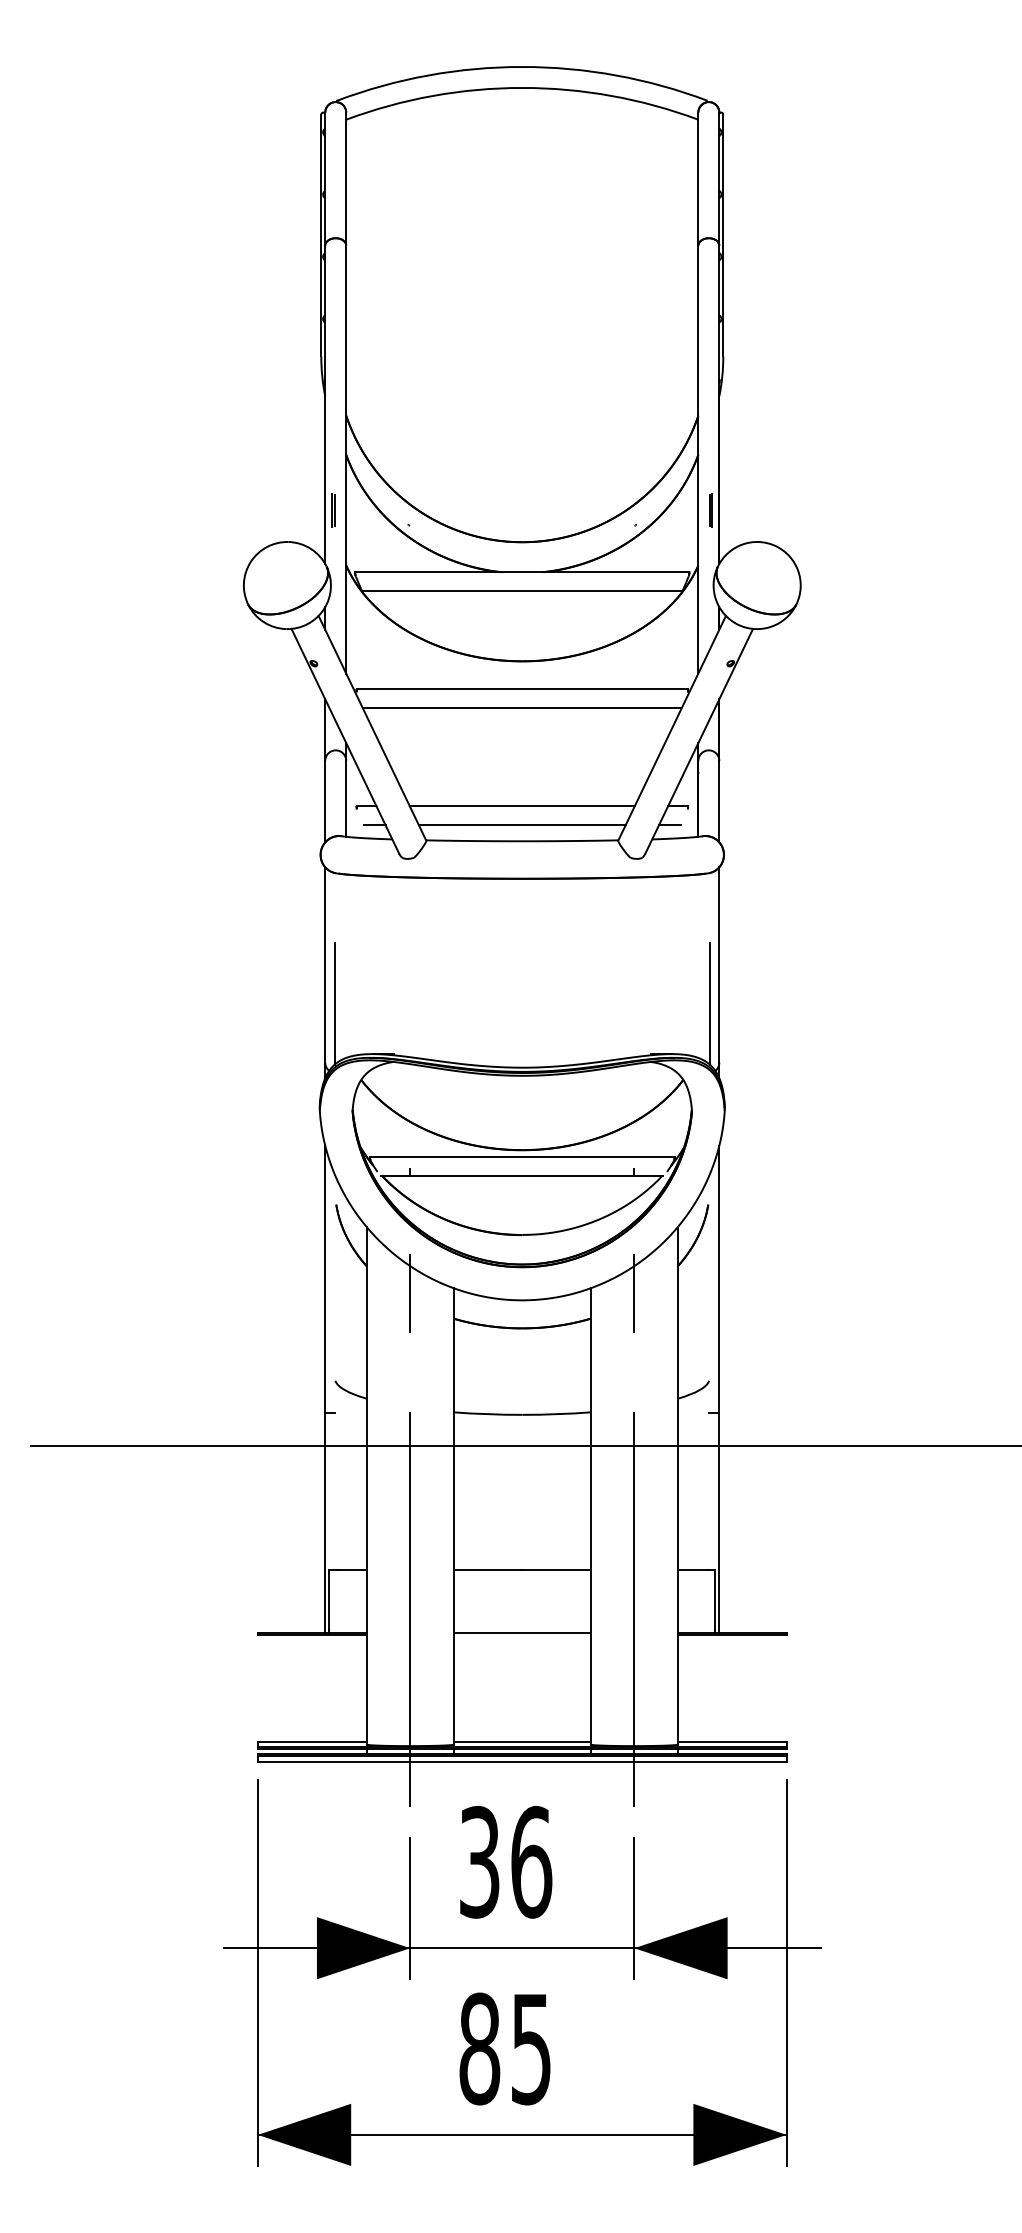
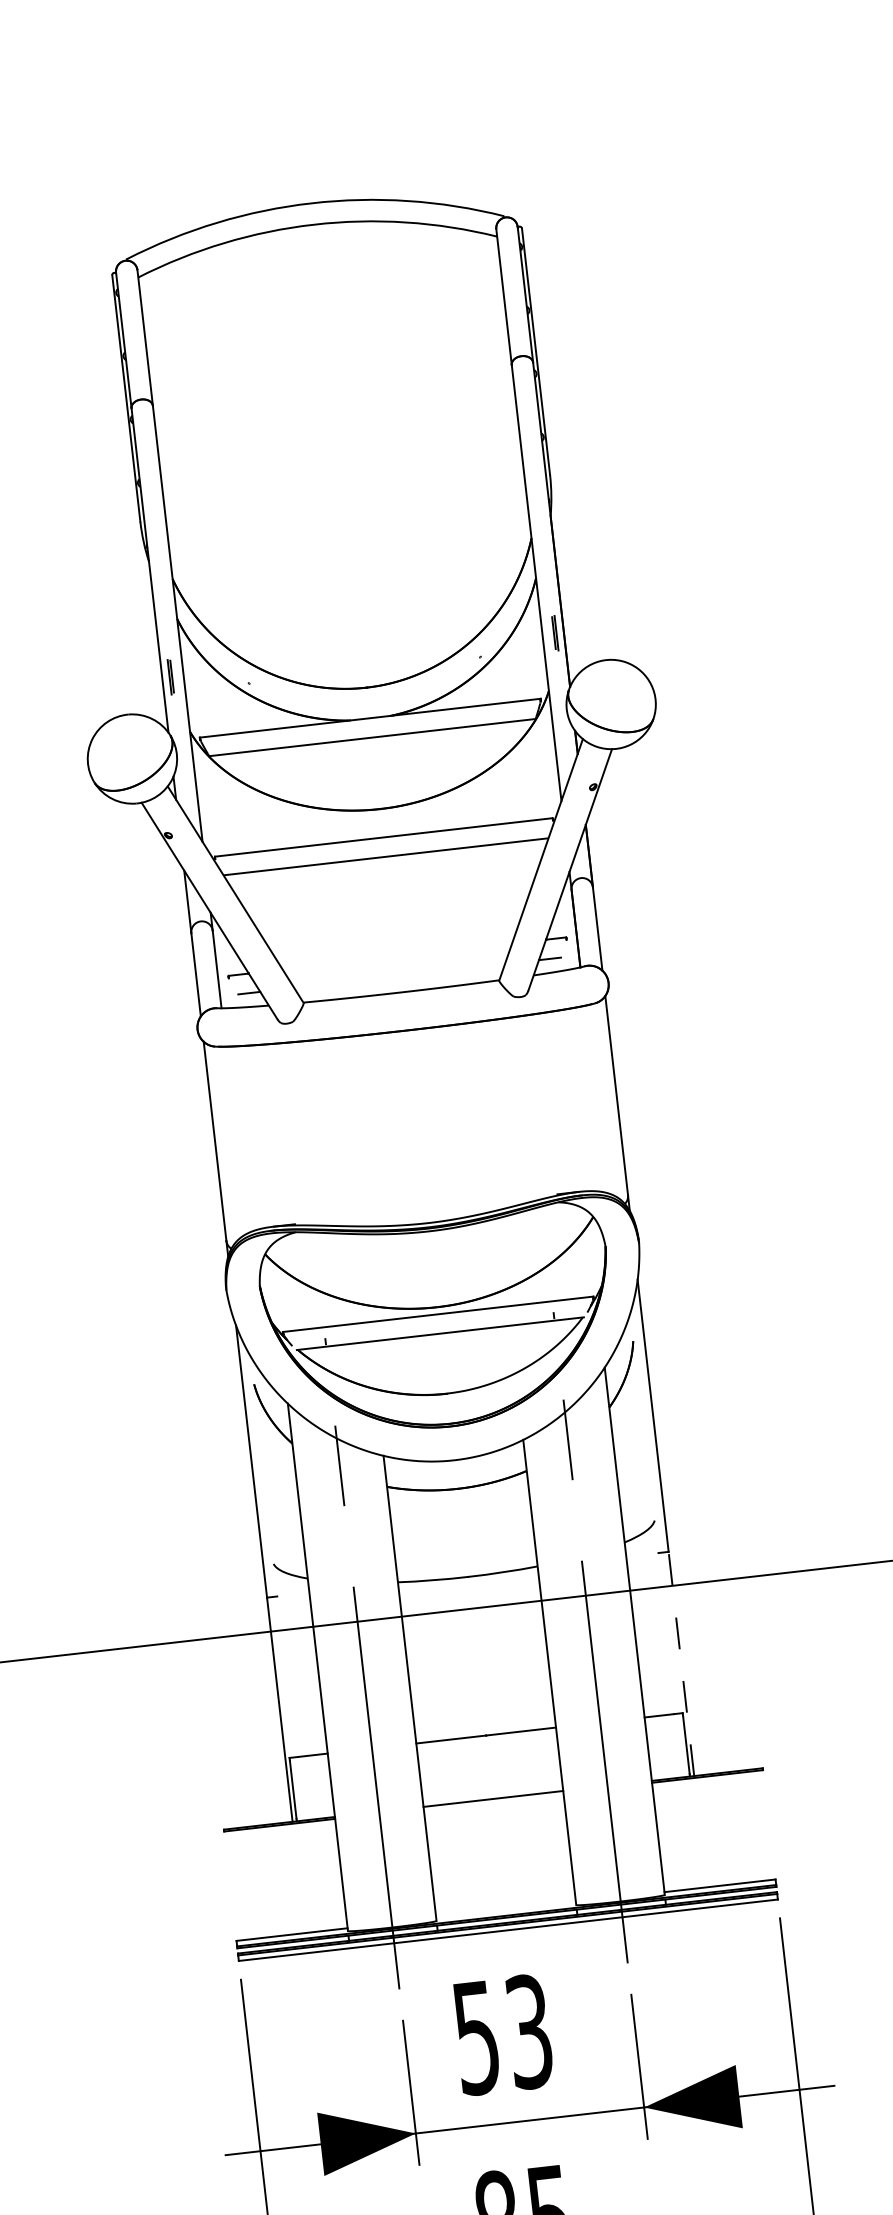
line: (521, 806) -> (396, 957), removed
line: (521, 825) -> (398, 976), removed
line: (334, 1003) -> (228, 1179), removed
line: (709, 1003) -> (611, 1135), removed
line: (719, 1522) -> (681, 1663), solid -> dashed
line: (521, 1741) -> (505, 1909), removed
text: (506, 1861) -> (503, 2033), 36 -> 53

